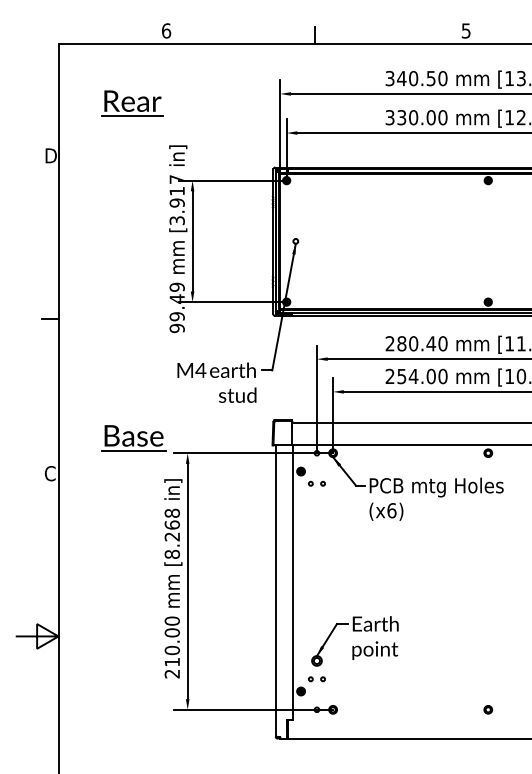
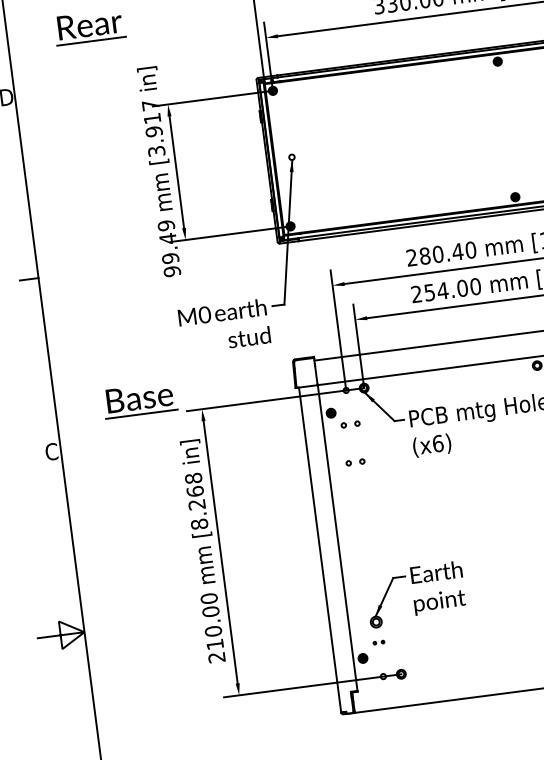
text: (200, 369) -> (204, 313), M4 -> M0
part: (316, 517) -> (354, 462), added
part: (316, 679) -> (378, 642), size x0.6

